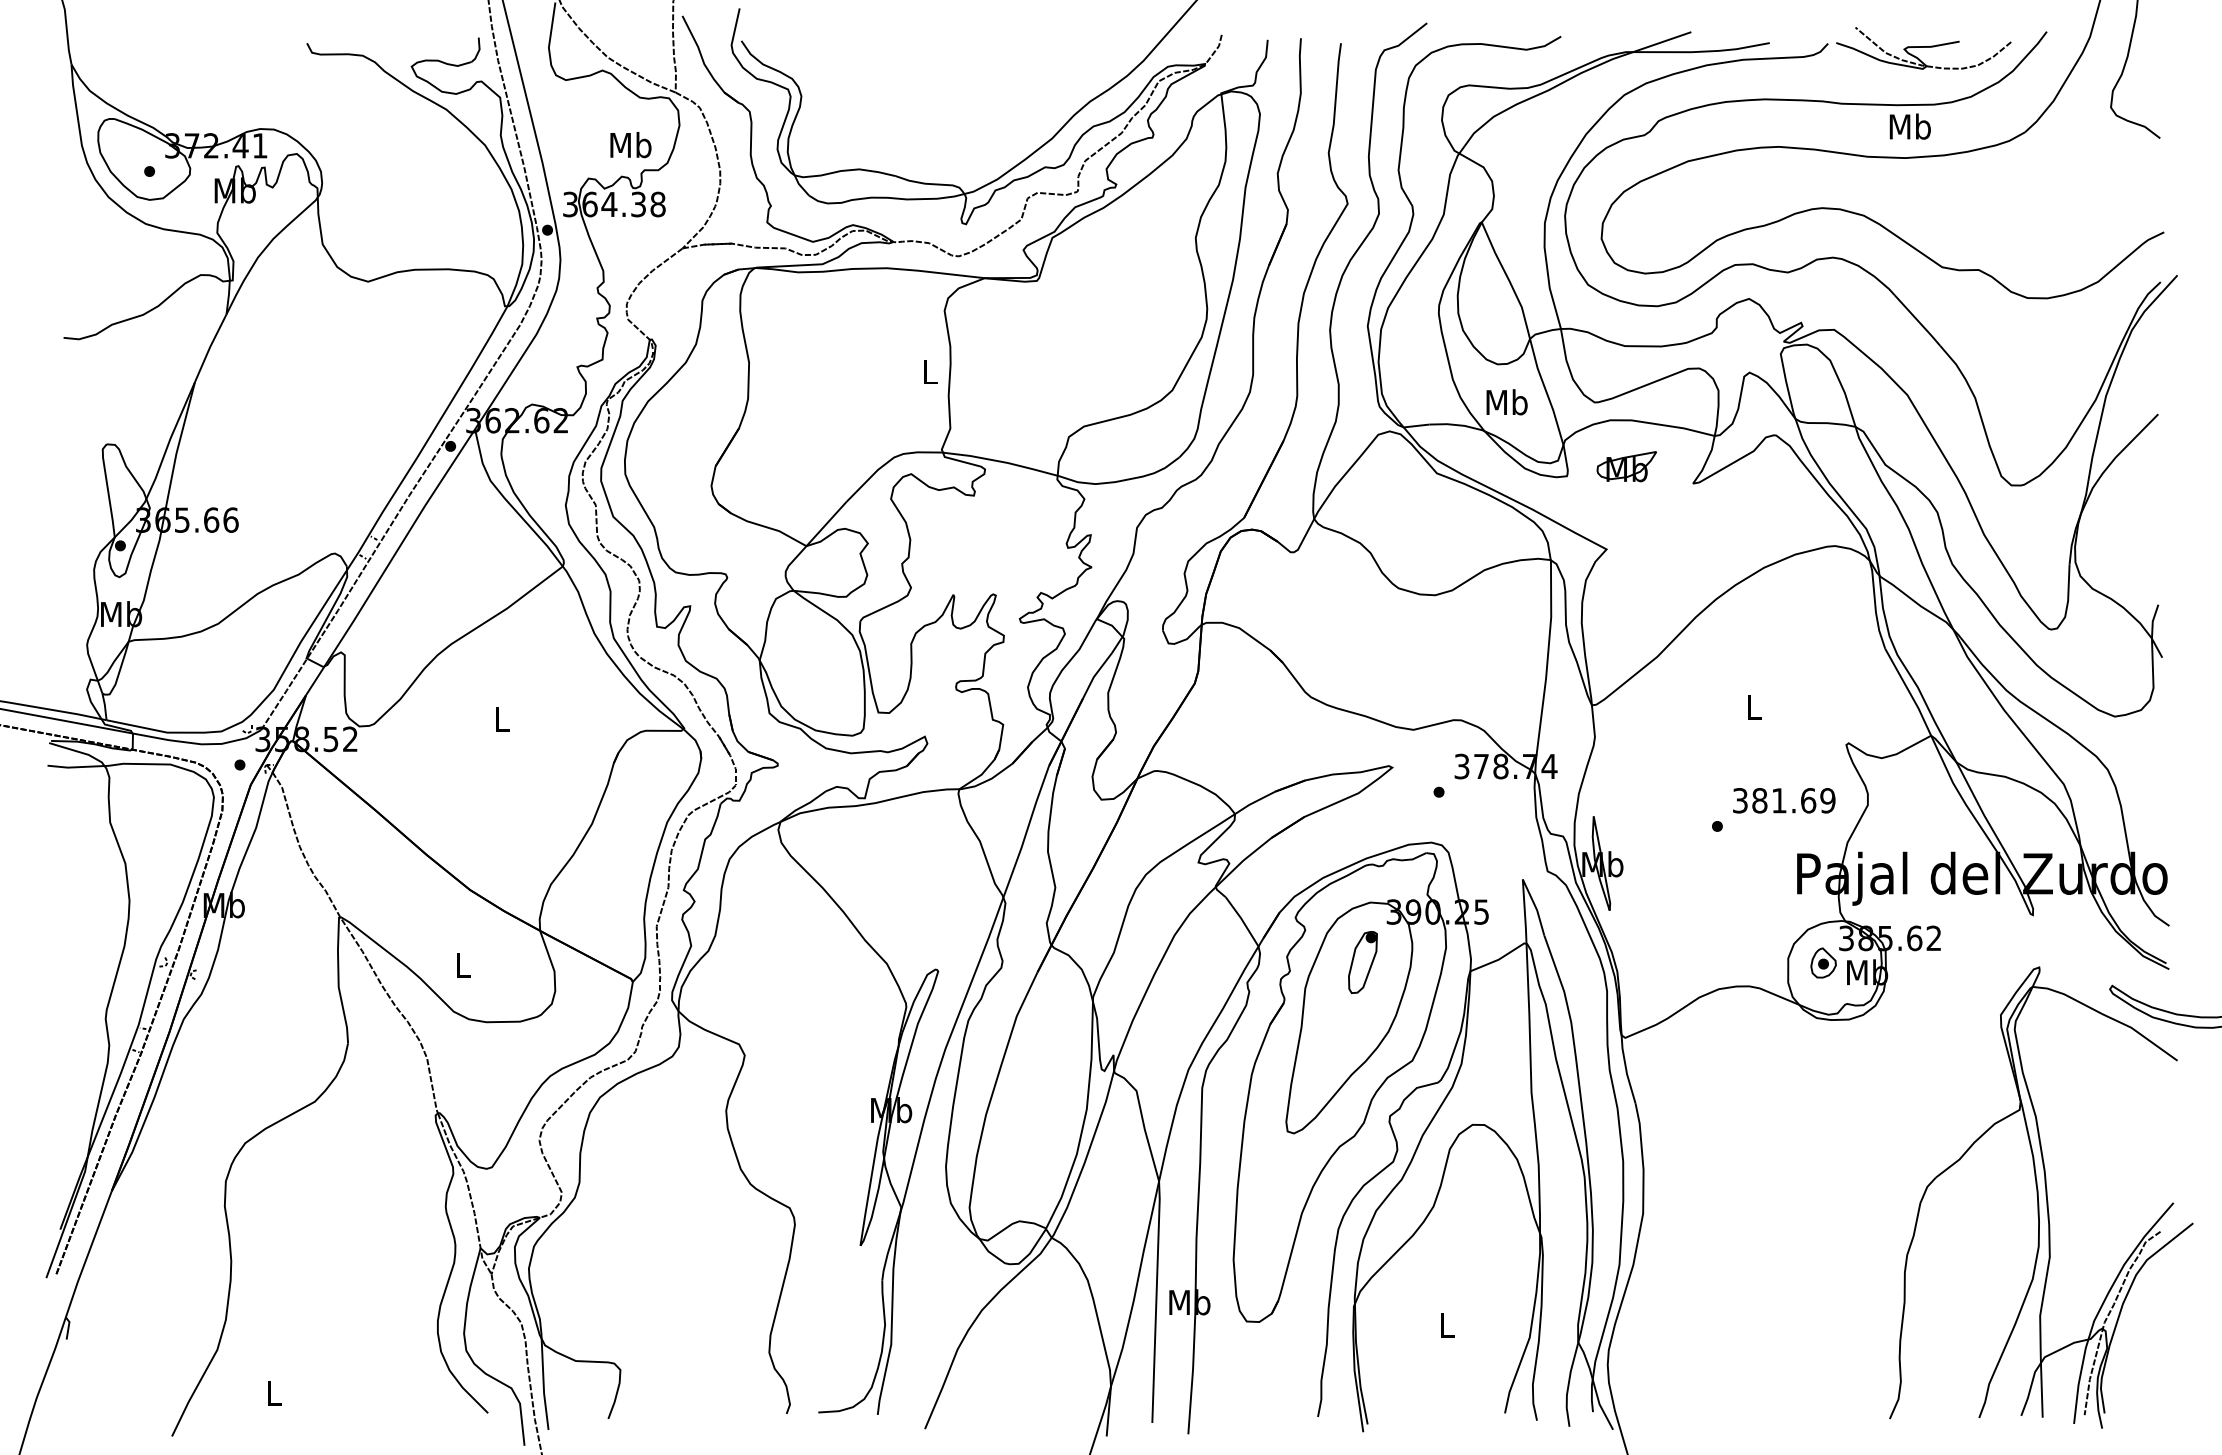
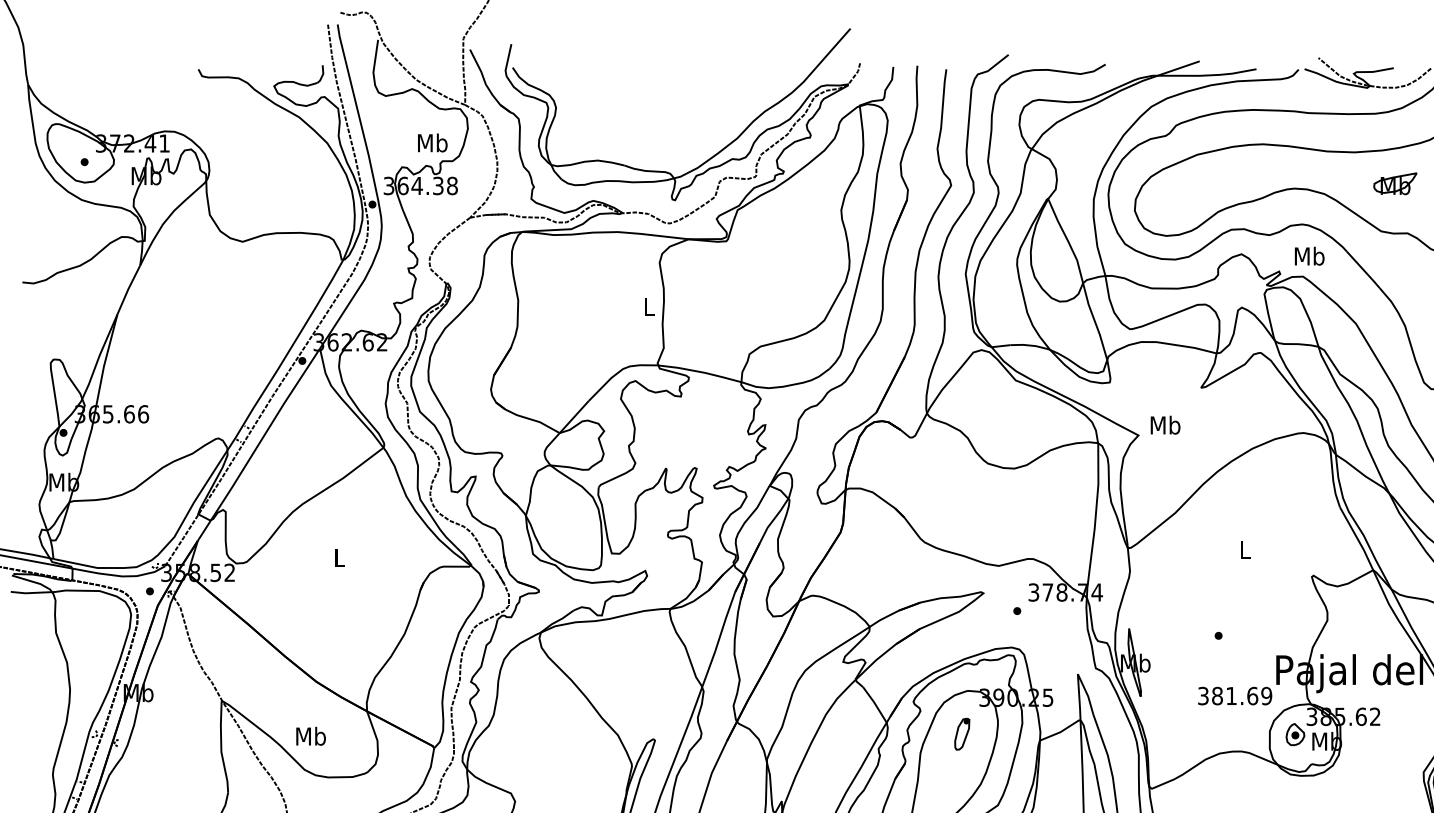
text: (1909, 126) -> (1309, 256), moved
text: (1506, 402) -> (1165, 425), moved
part: (1626, 466) -> (1395, 183), moved
text: (1784, 800) -> (1235, 695), moved
part: (1362, 962) -> (961, 734), size x0.7
text: (462, 965) -> (310, 736), L -> Mb

